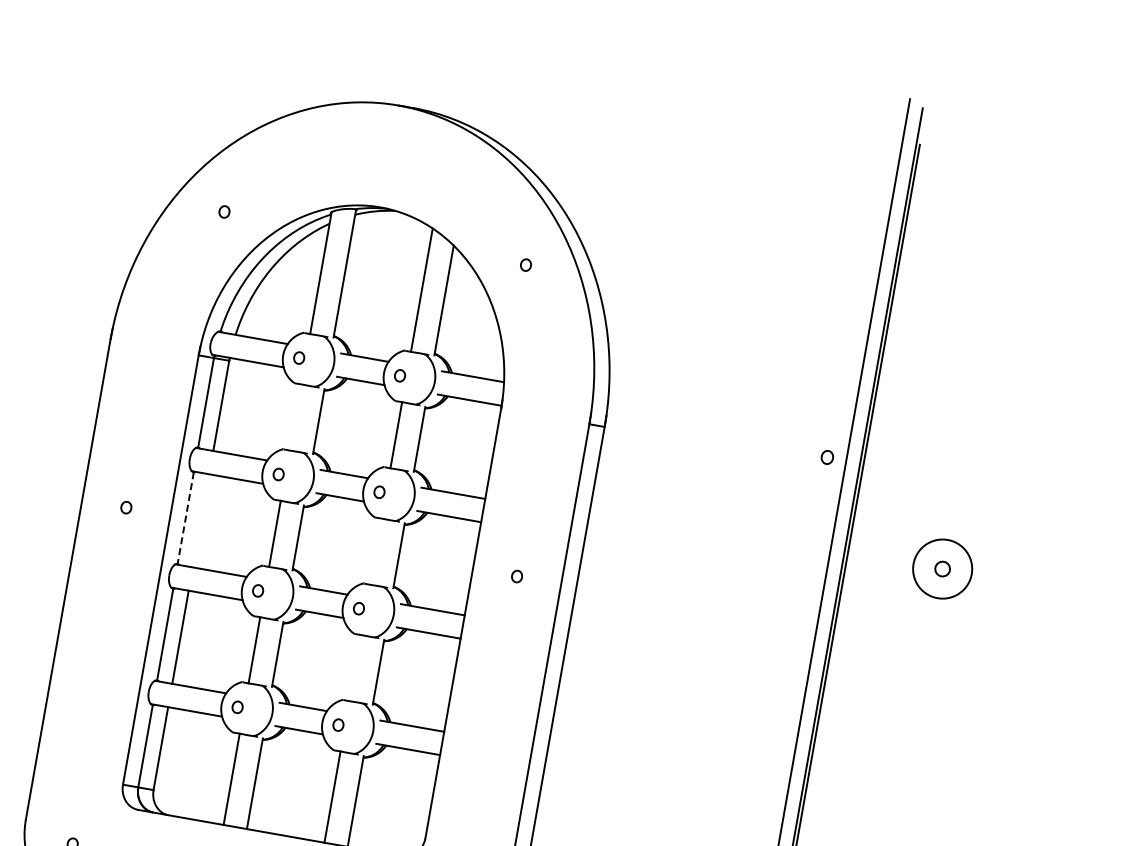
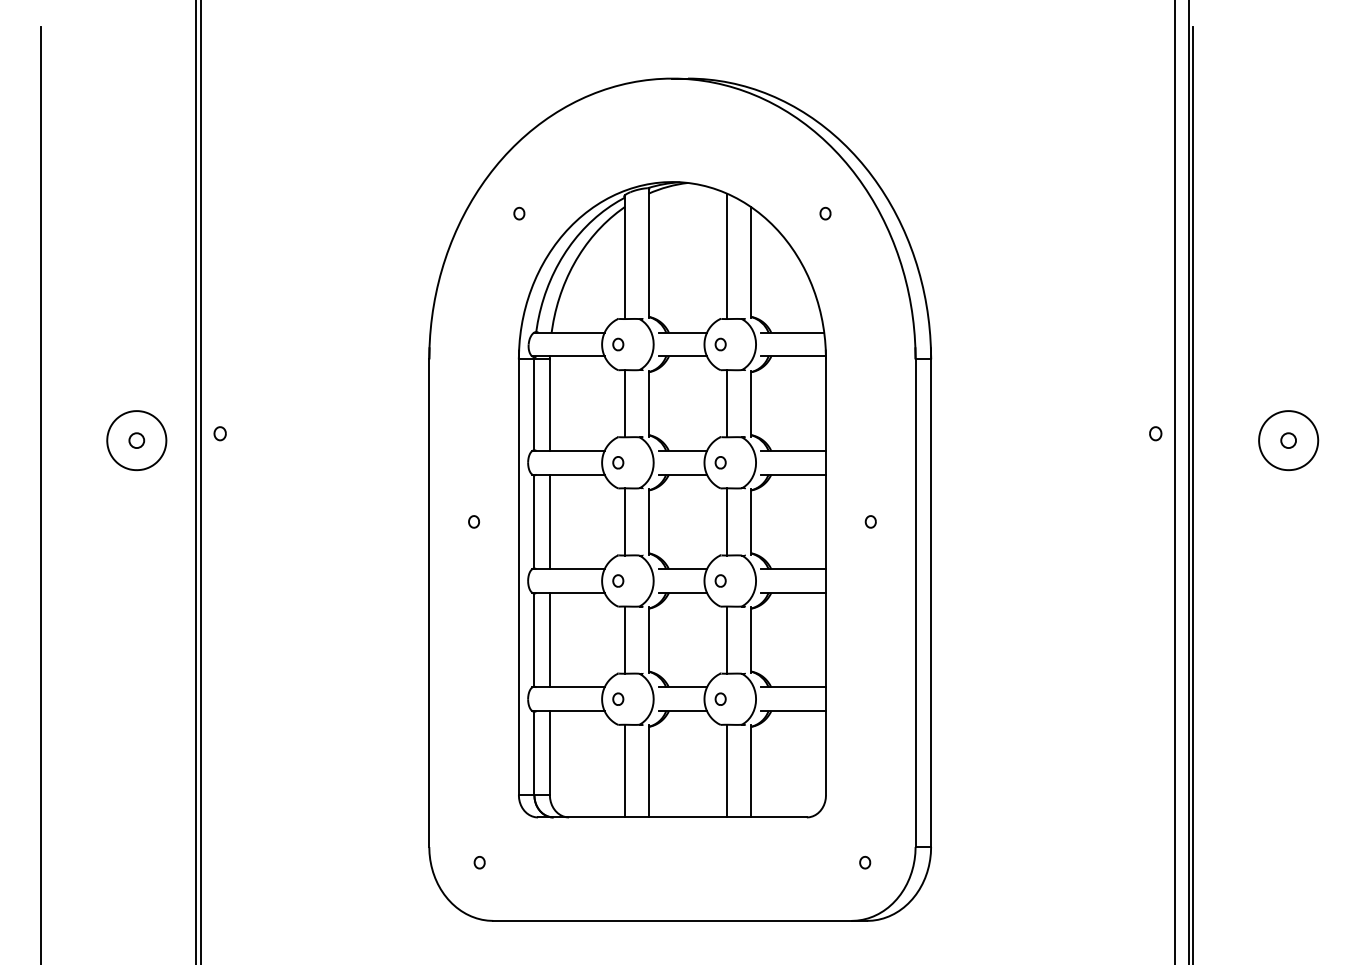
line: (295, 417) -> (624, 403), added
part: (827, 457) -> (1155, 433), moved
line: (185, 517) -> (534, 521), dashed -> solid
line: (200, 520) -> (549, 521), added
line: (376, 551) -> (727, 521), added
line: (355, 667) -> (727, 639), added

